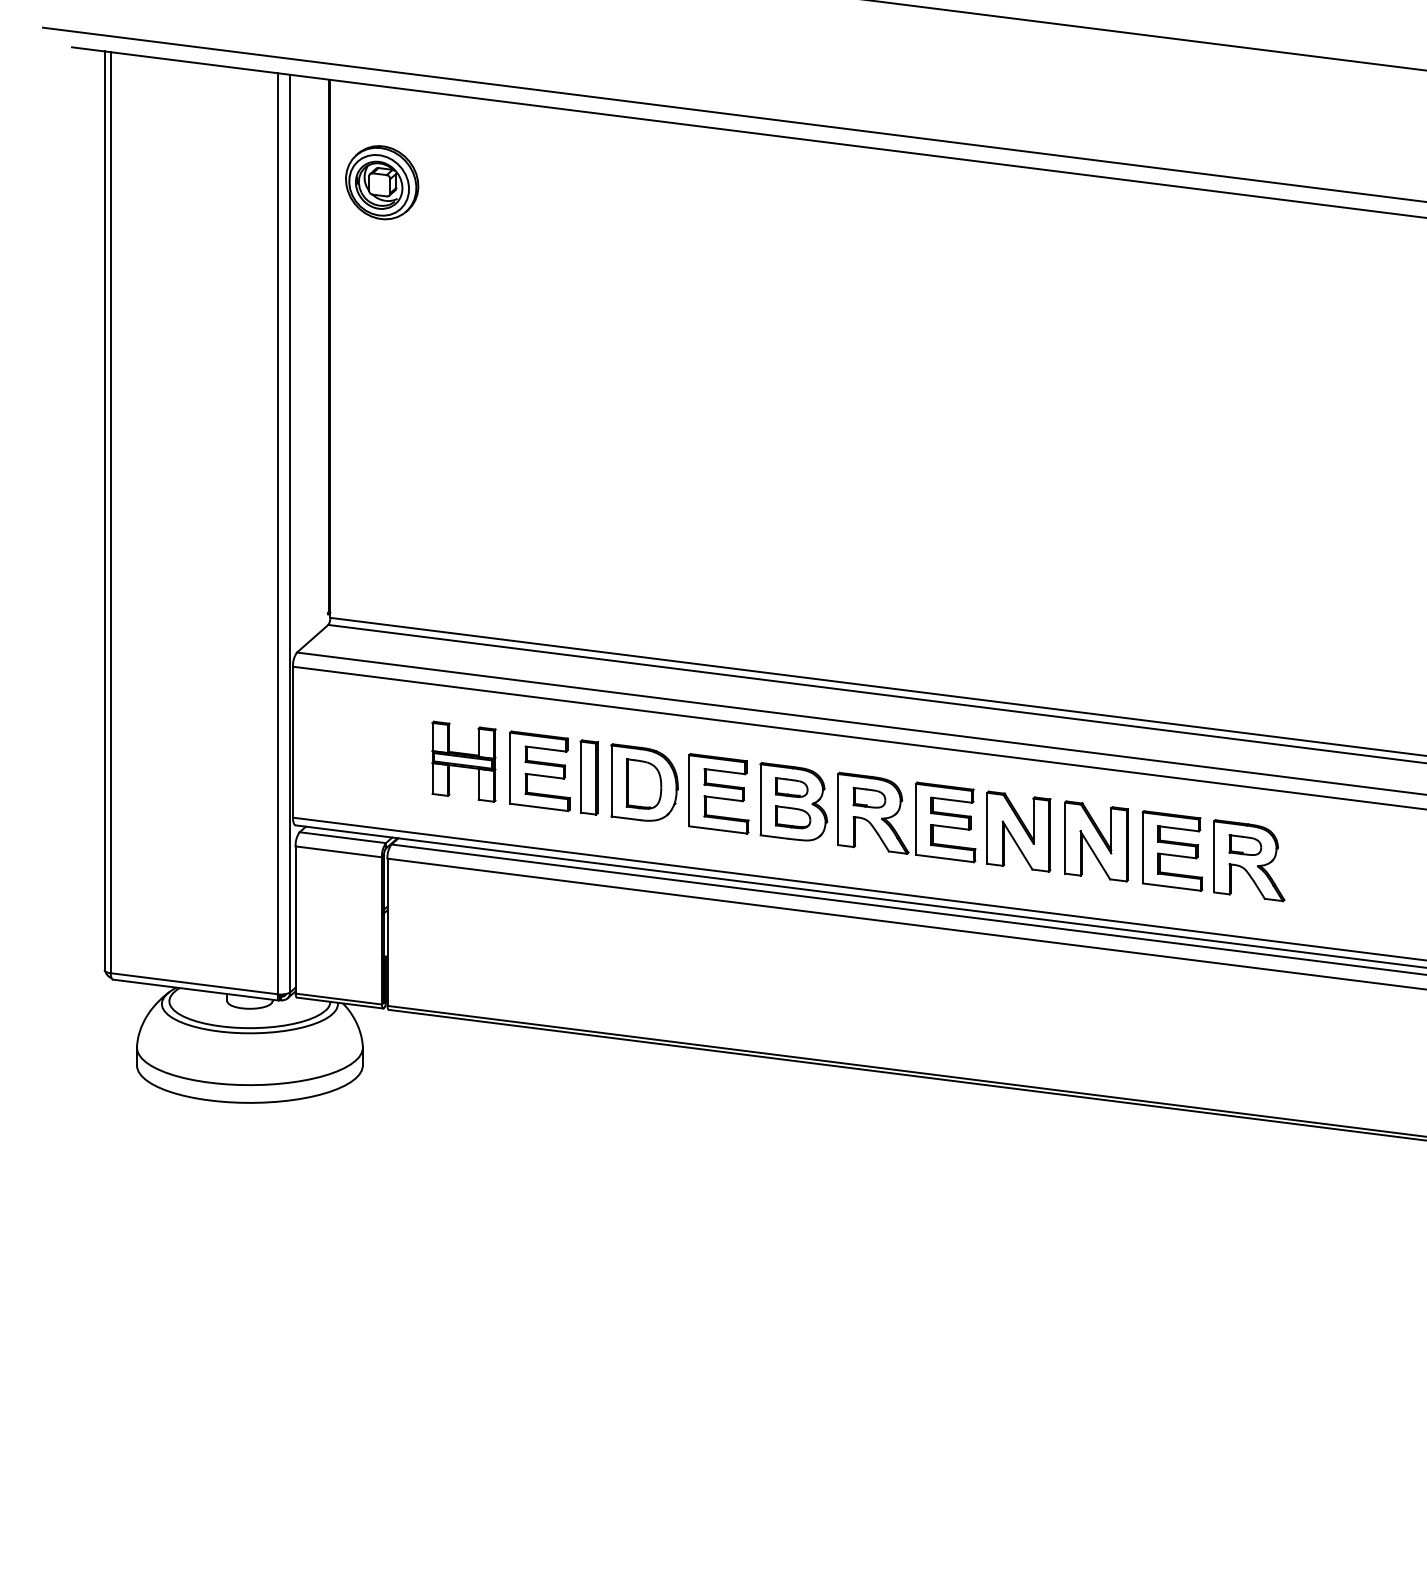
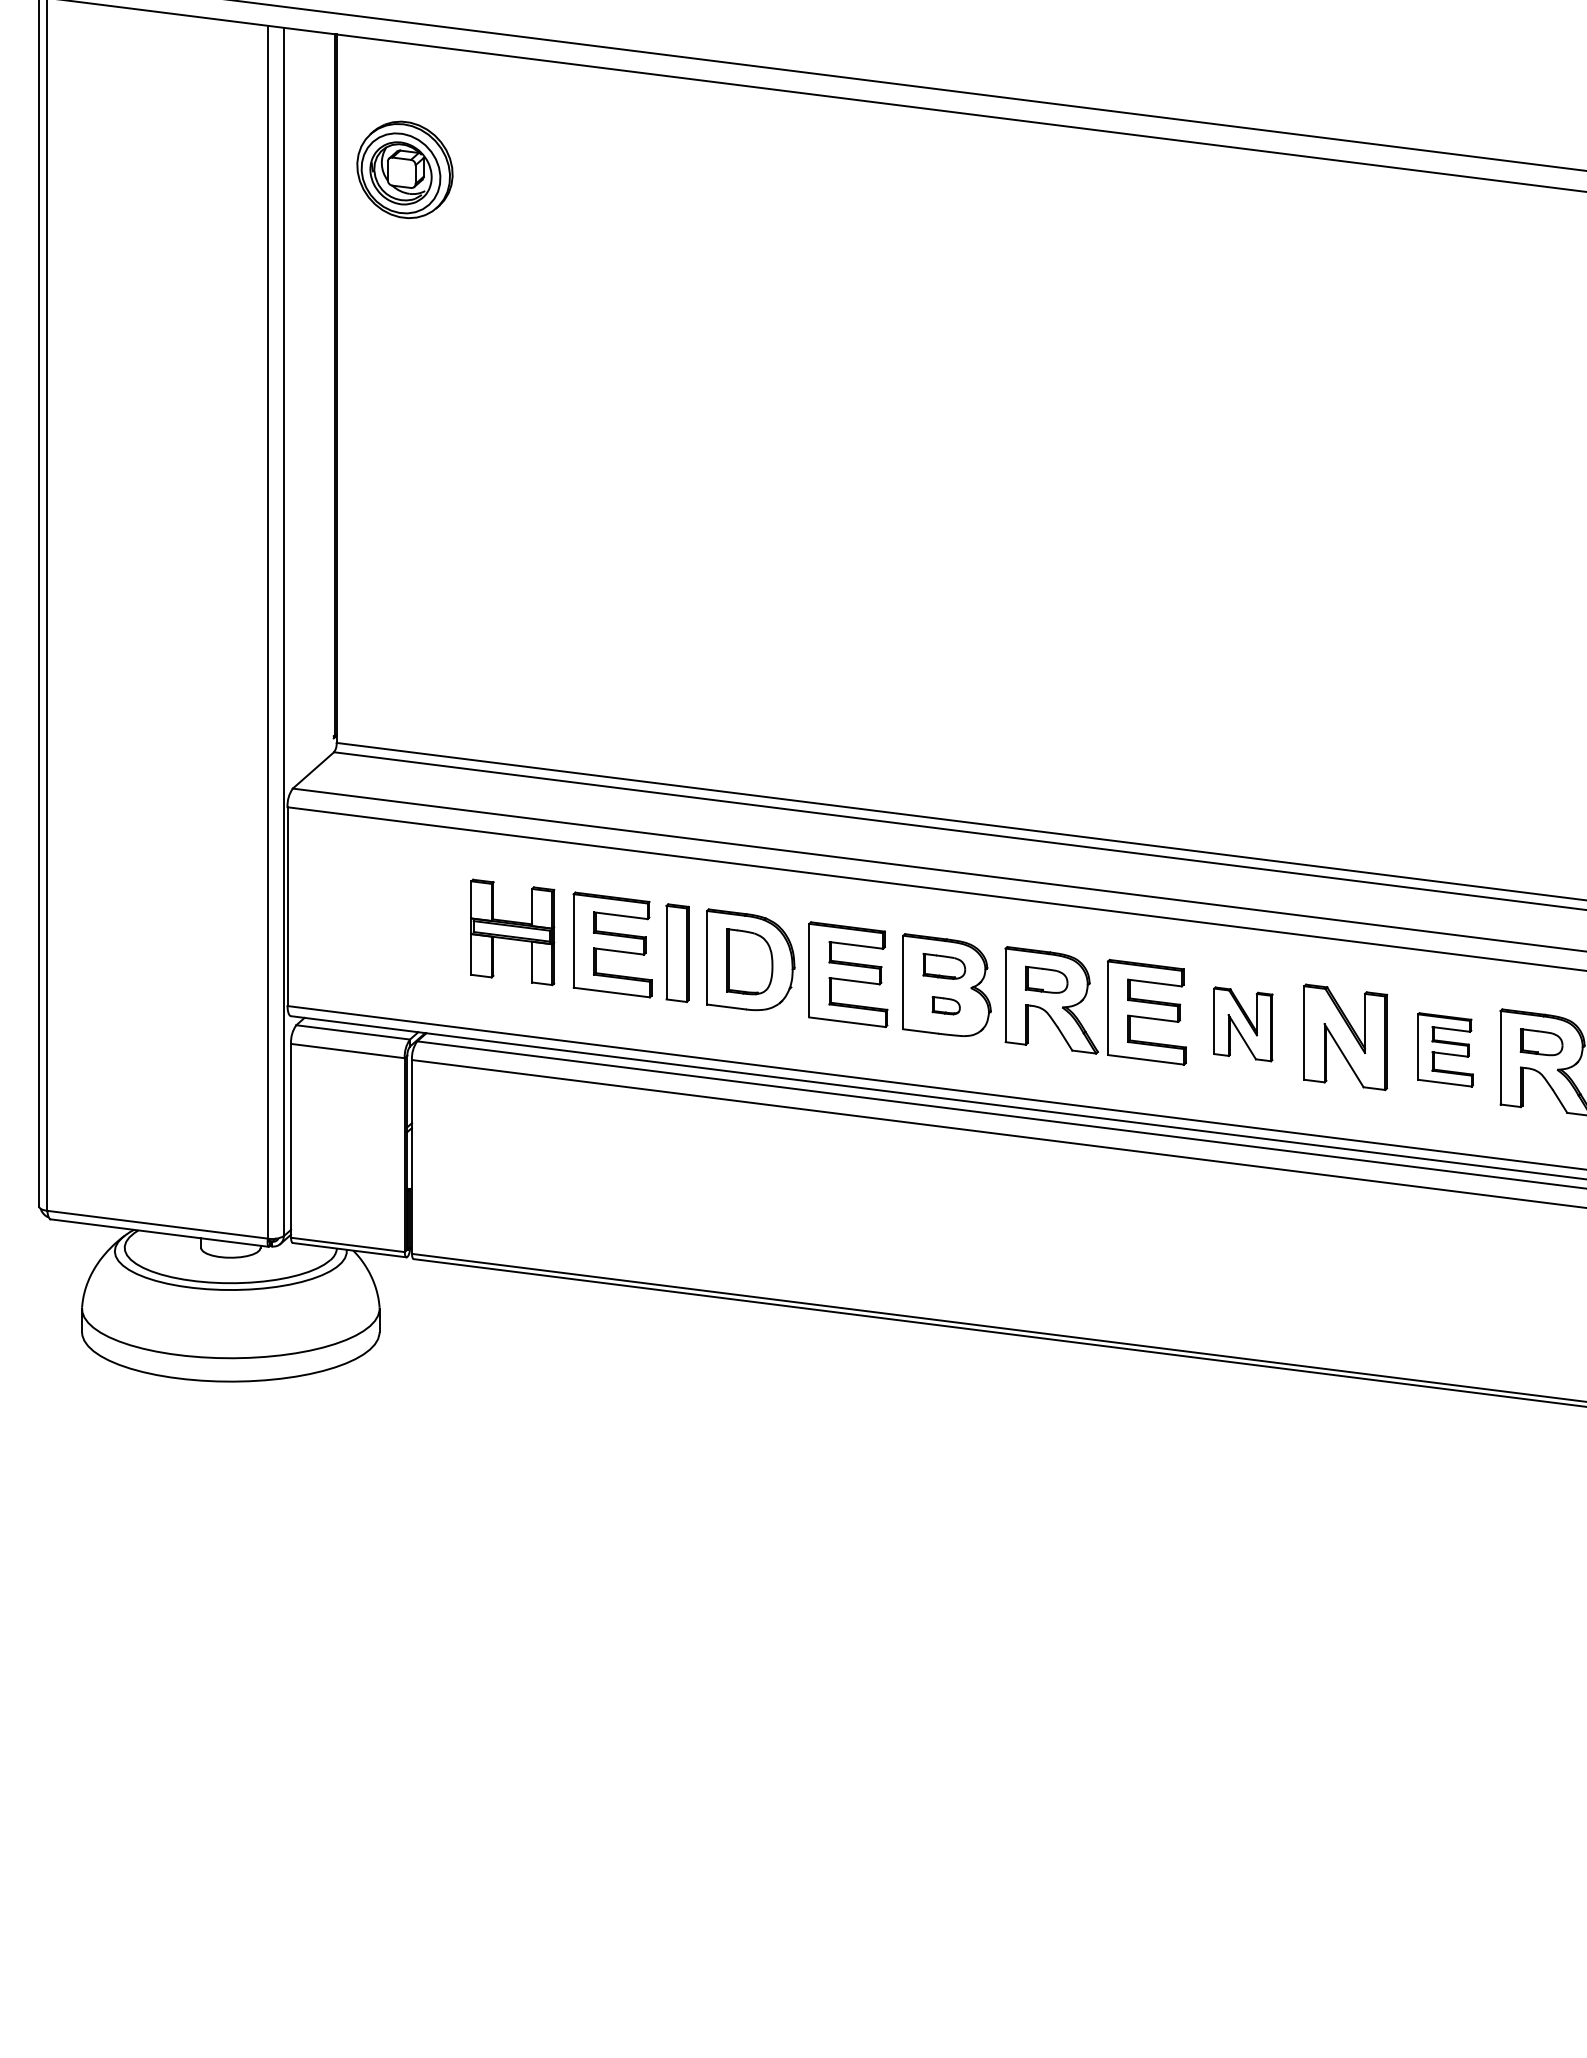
part: (793, 817) -> (946, 1005), size x0.6
part: (1018, 831) -> (1242, 1024), size x0.7
part: (1172, 850) -> (1445, 1049), size x0.7

